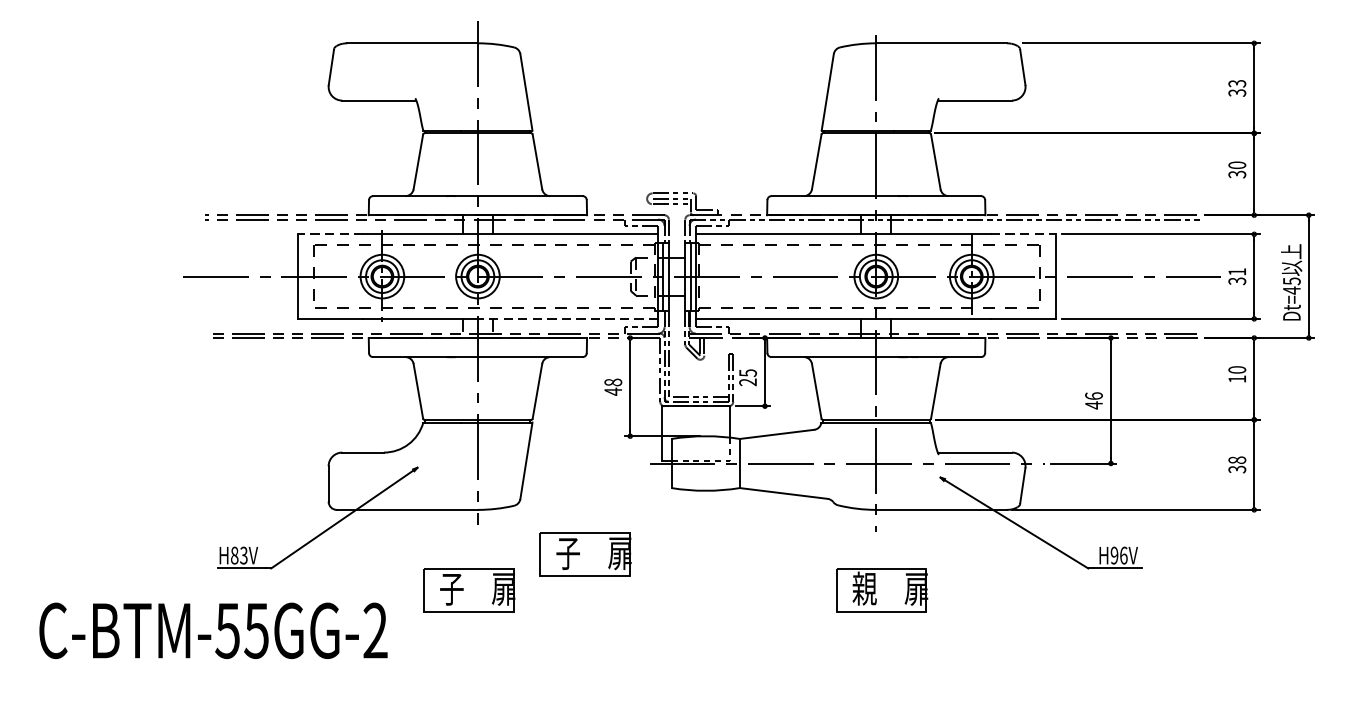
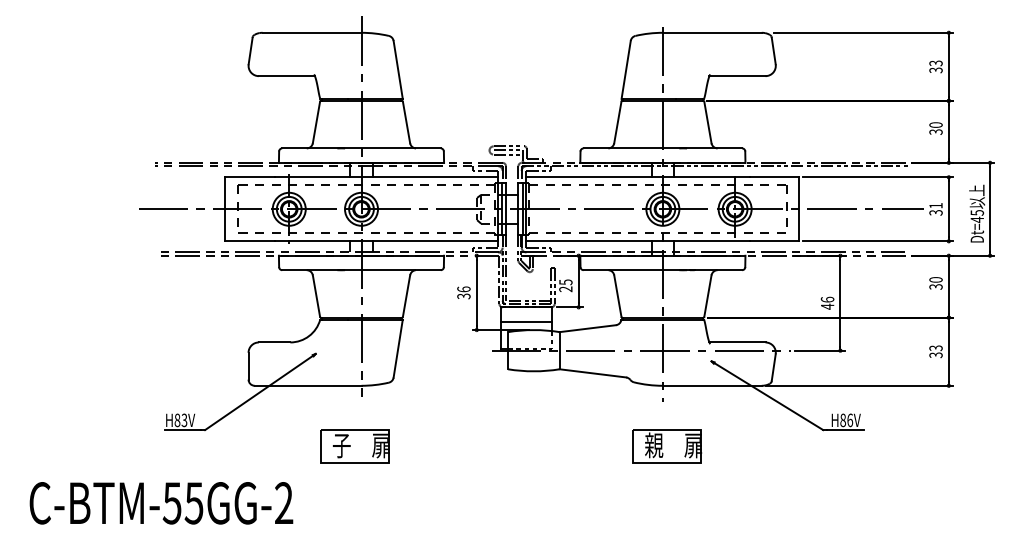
line: (331, 234) -> (250, 177), dashed -> solid
line: (1023, 234) -> (774, 177), dashed -> solid
line: (567, 319) -> (429, 241), dashed -> solid
text: (1236, 378) -> (935, 286), 10 -> 30
text: (612, 386) -> (463, 292), 48 -> 36
line: (696, 424) -> (526, 321), added
text: (1236, 460) -> (935, 348), 38 -> 33
part: (584, 554) -> (442, 419), removed
text: (1115, 555) -> (843, 420), H96V -> H86V
text: (213, 631) -> (161, 503), moved

